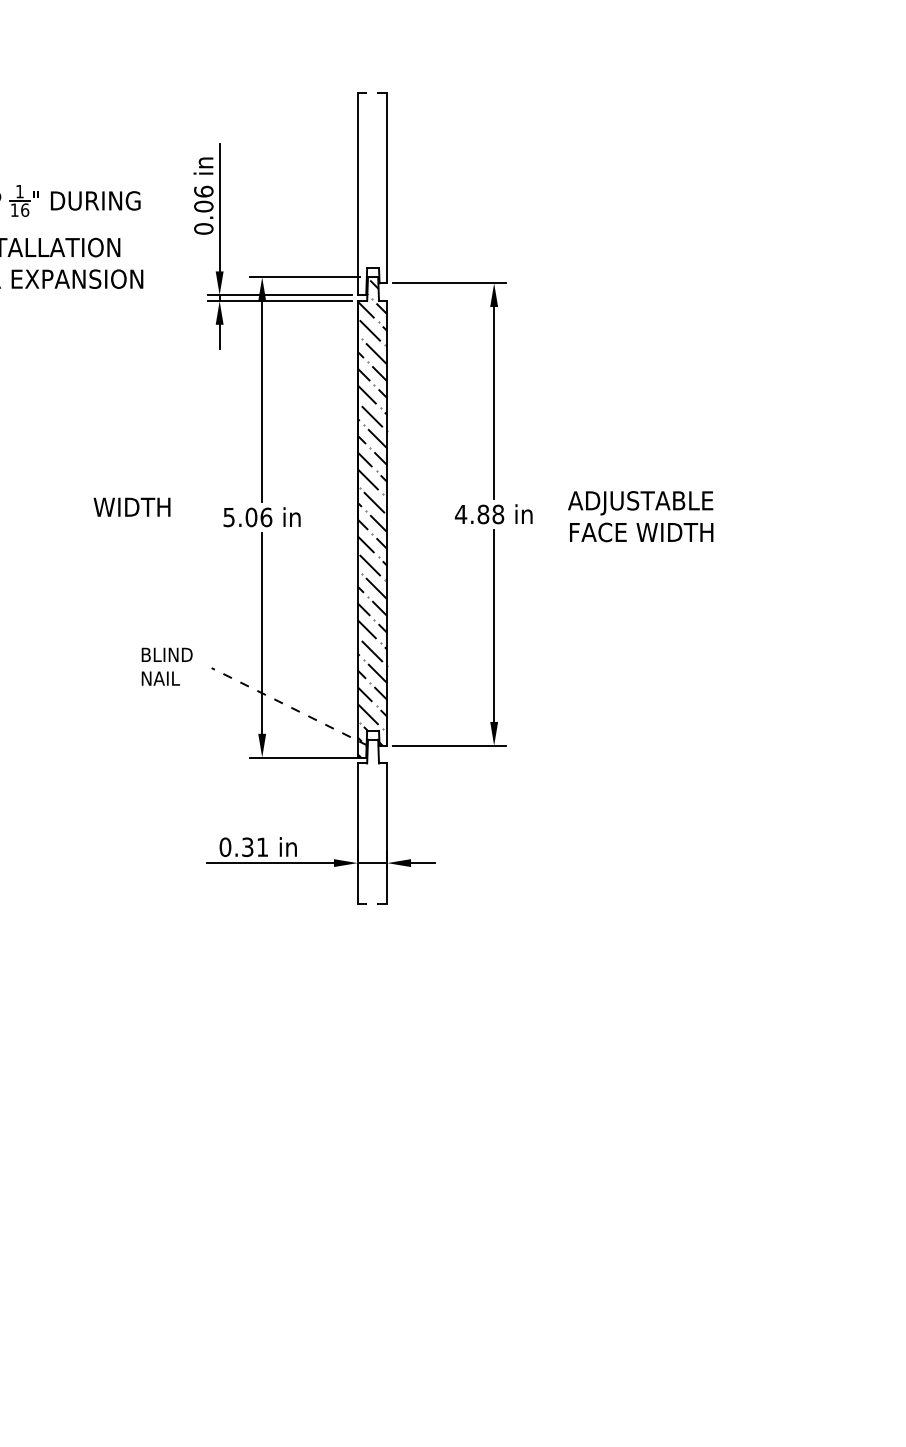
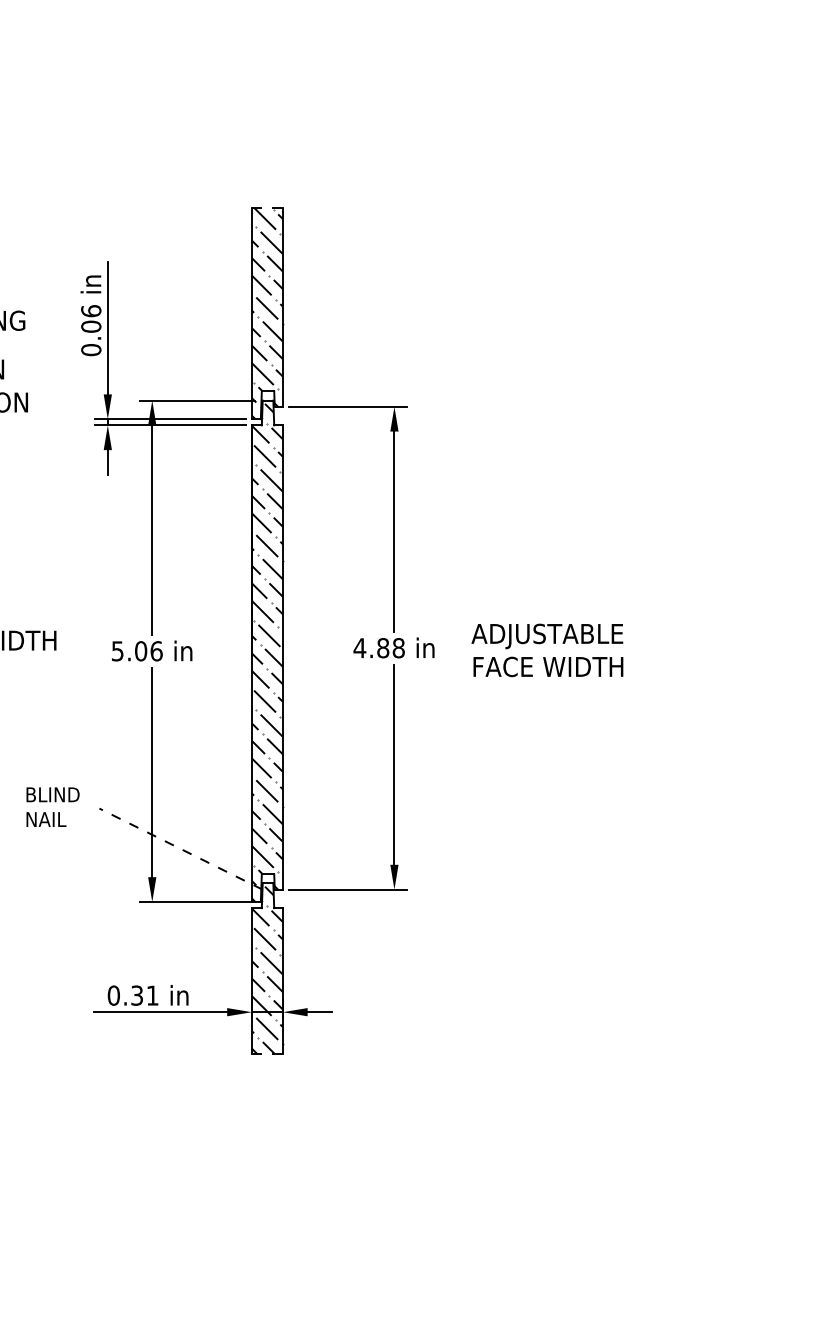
hatch: (372, 194) -> (267, 314), added
hatch: (372, 822) -> (267, 969), added

